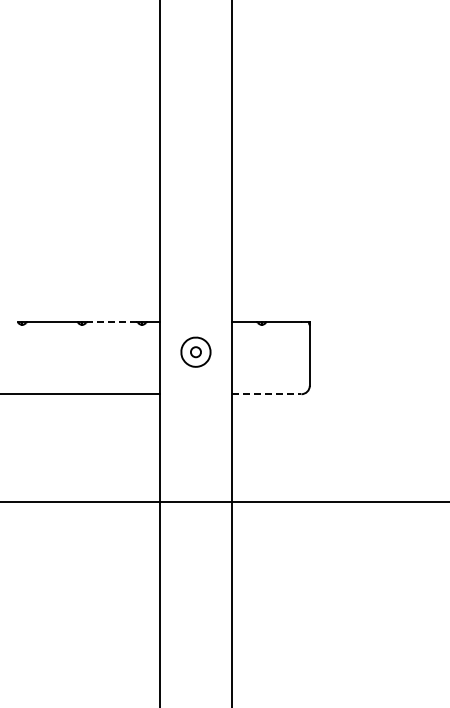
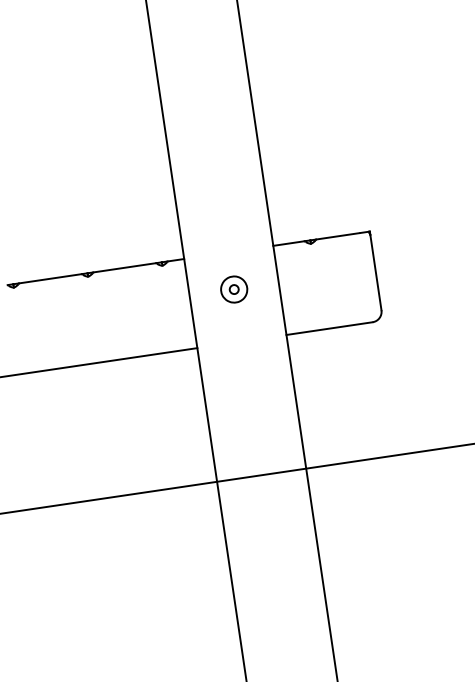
line: (111, 322) -> (124, 268), dashed -> solid
part: (195, 352) -> (233, 289), size x0.71
line: (266, 394) -> (329, 328), dashed -> solid

